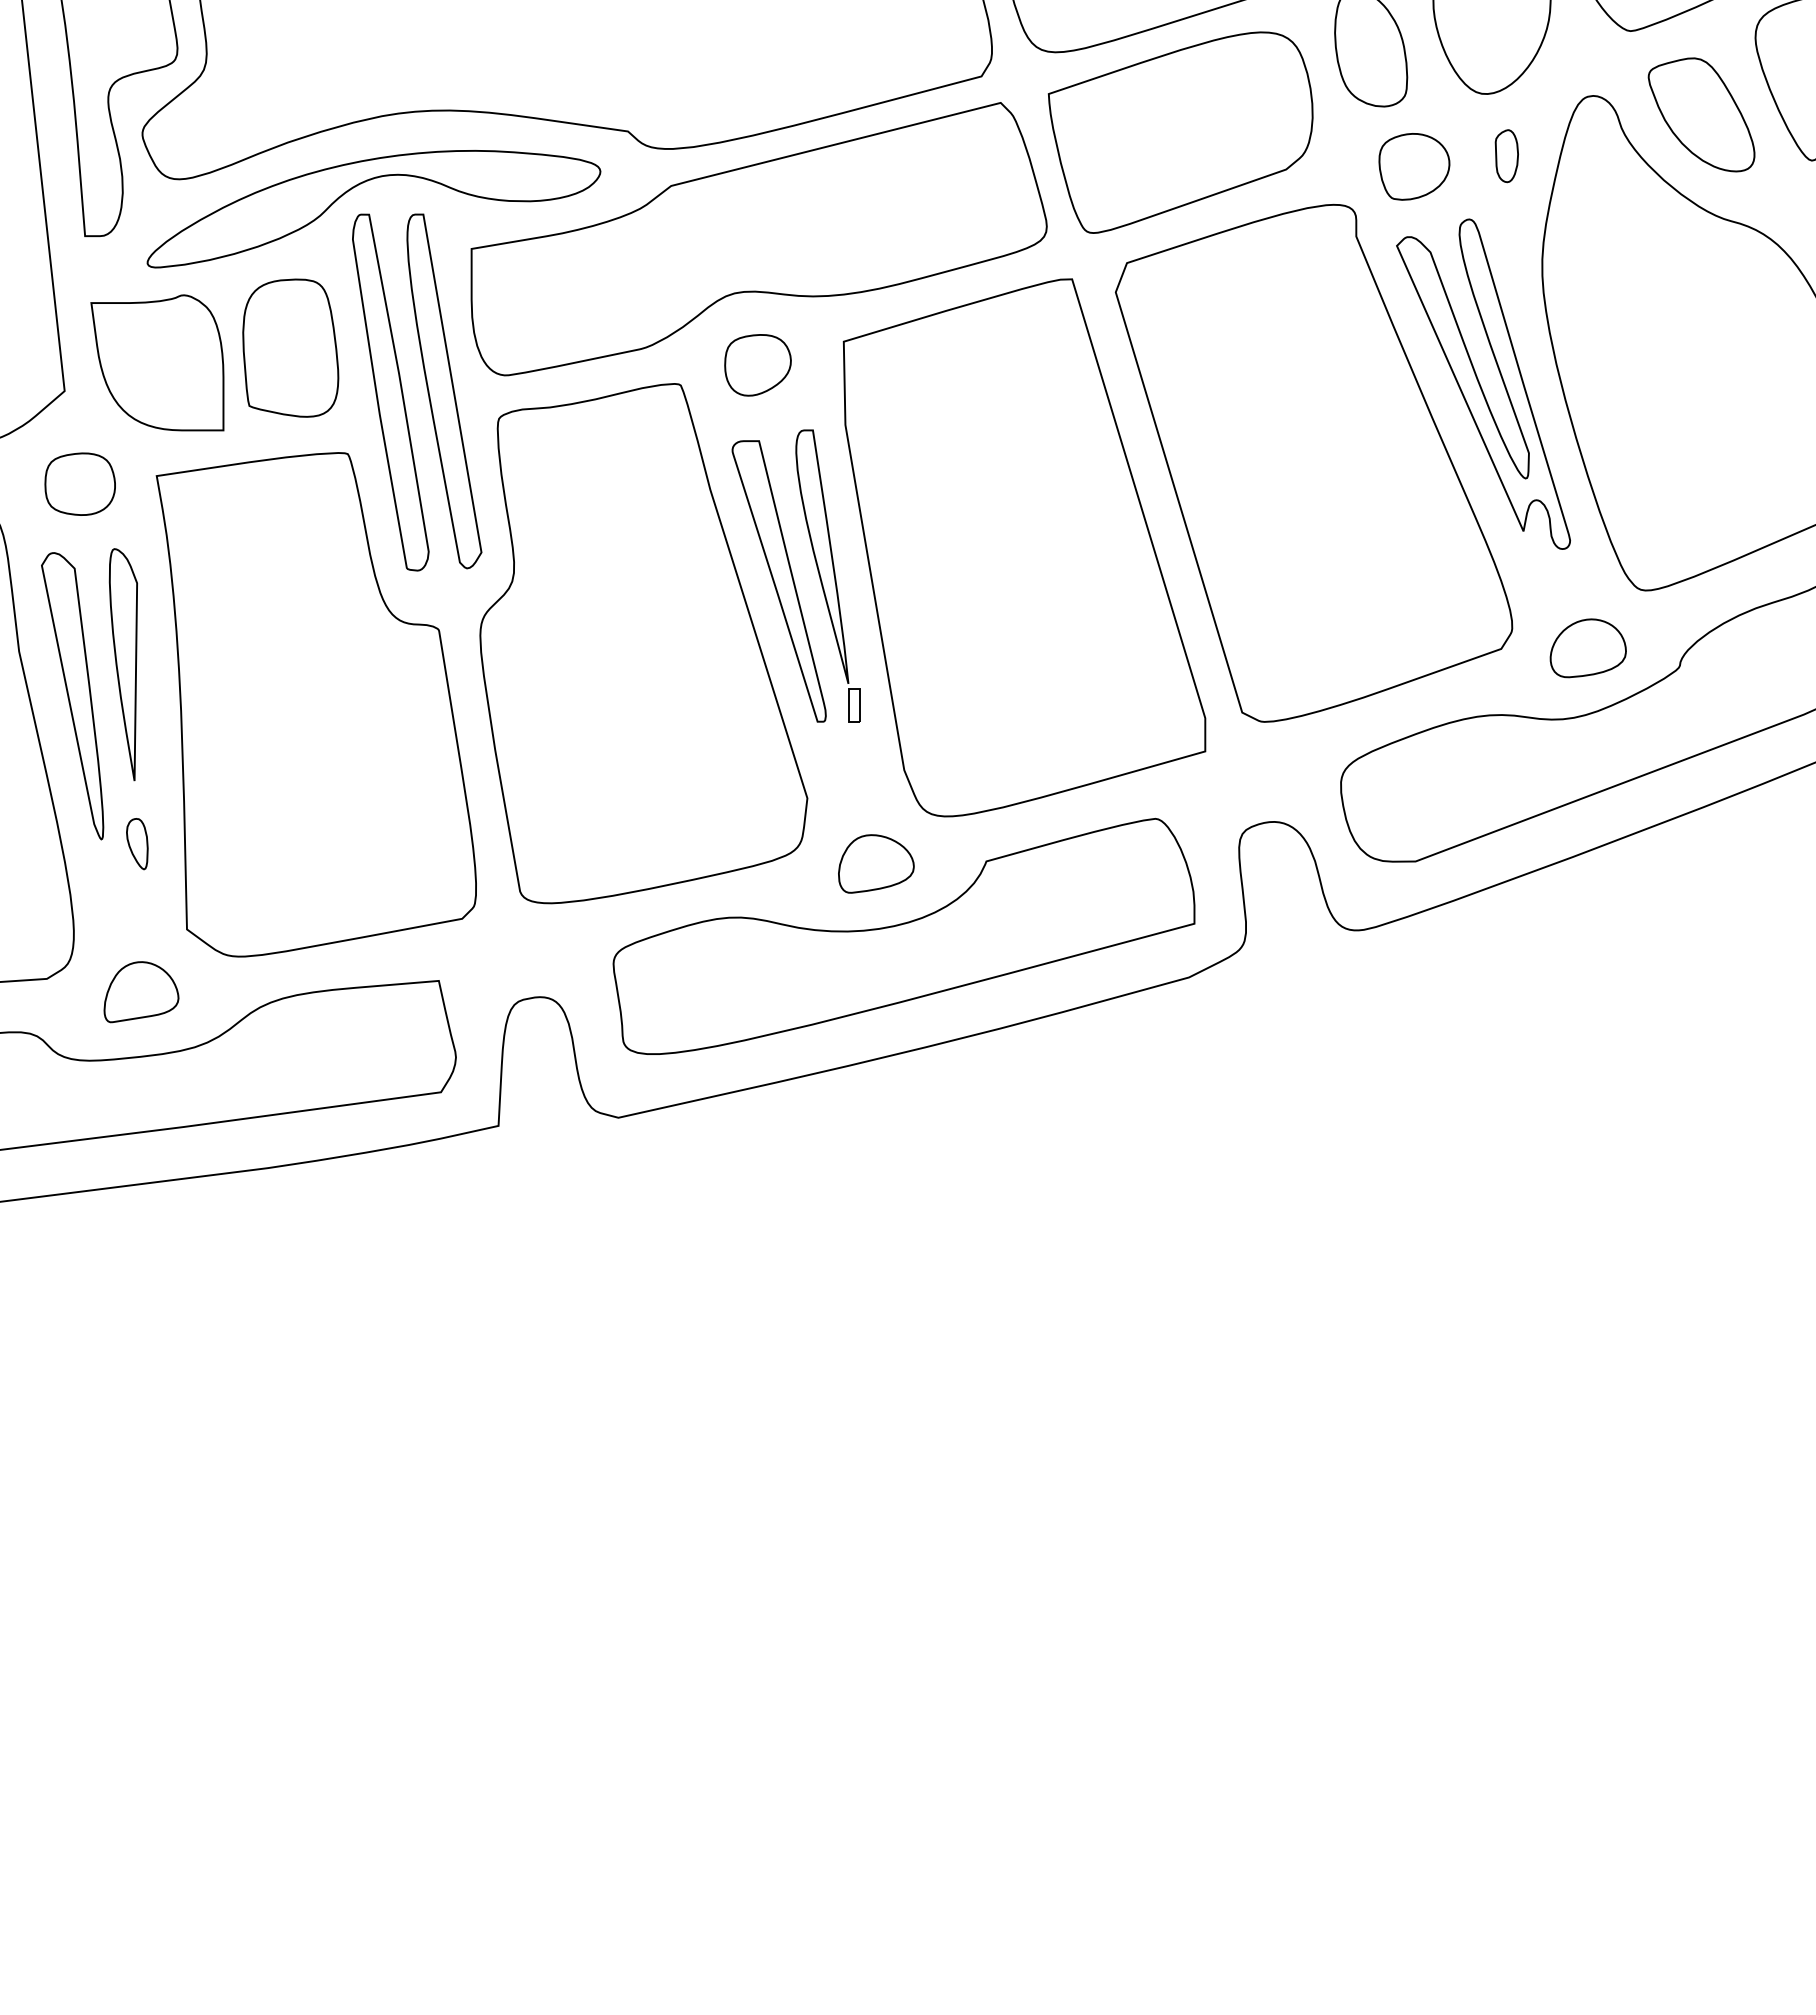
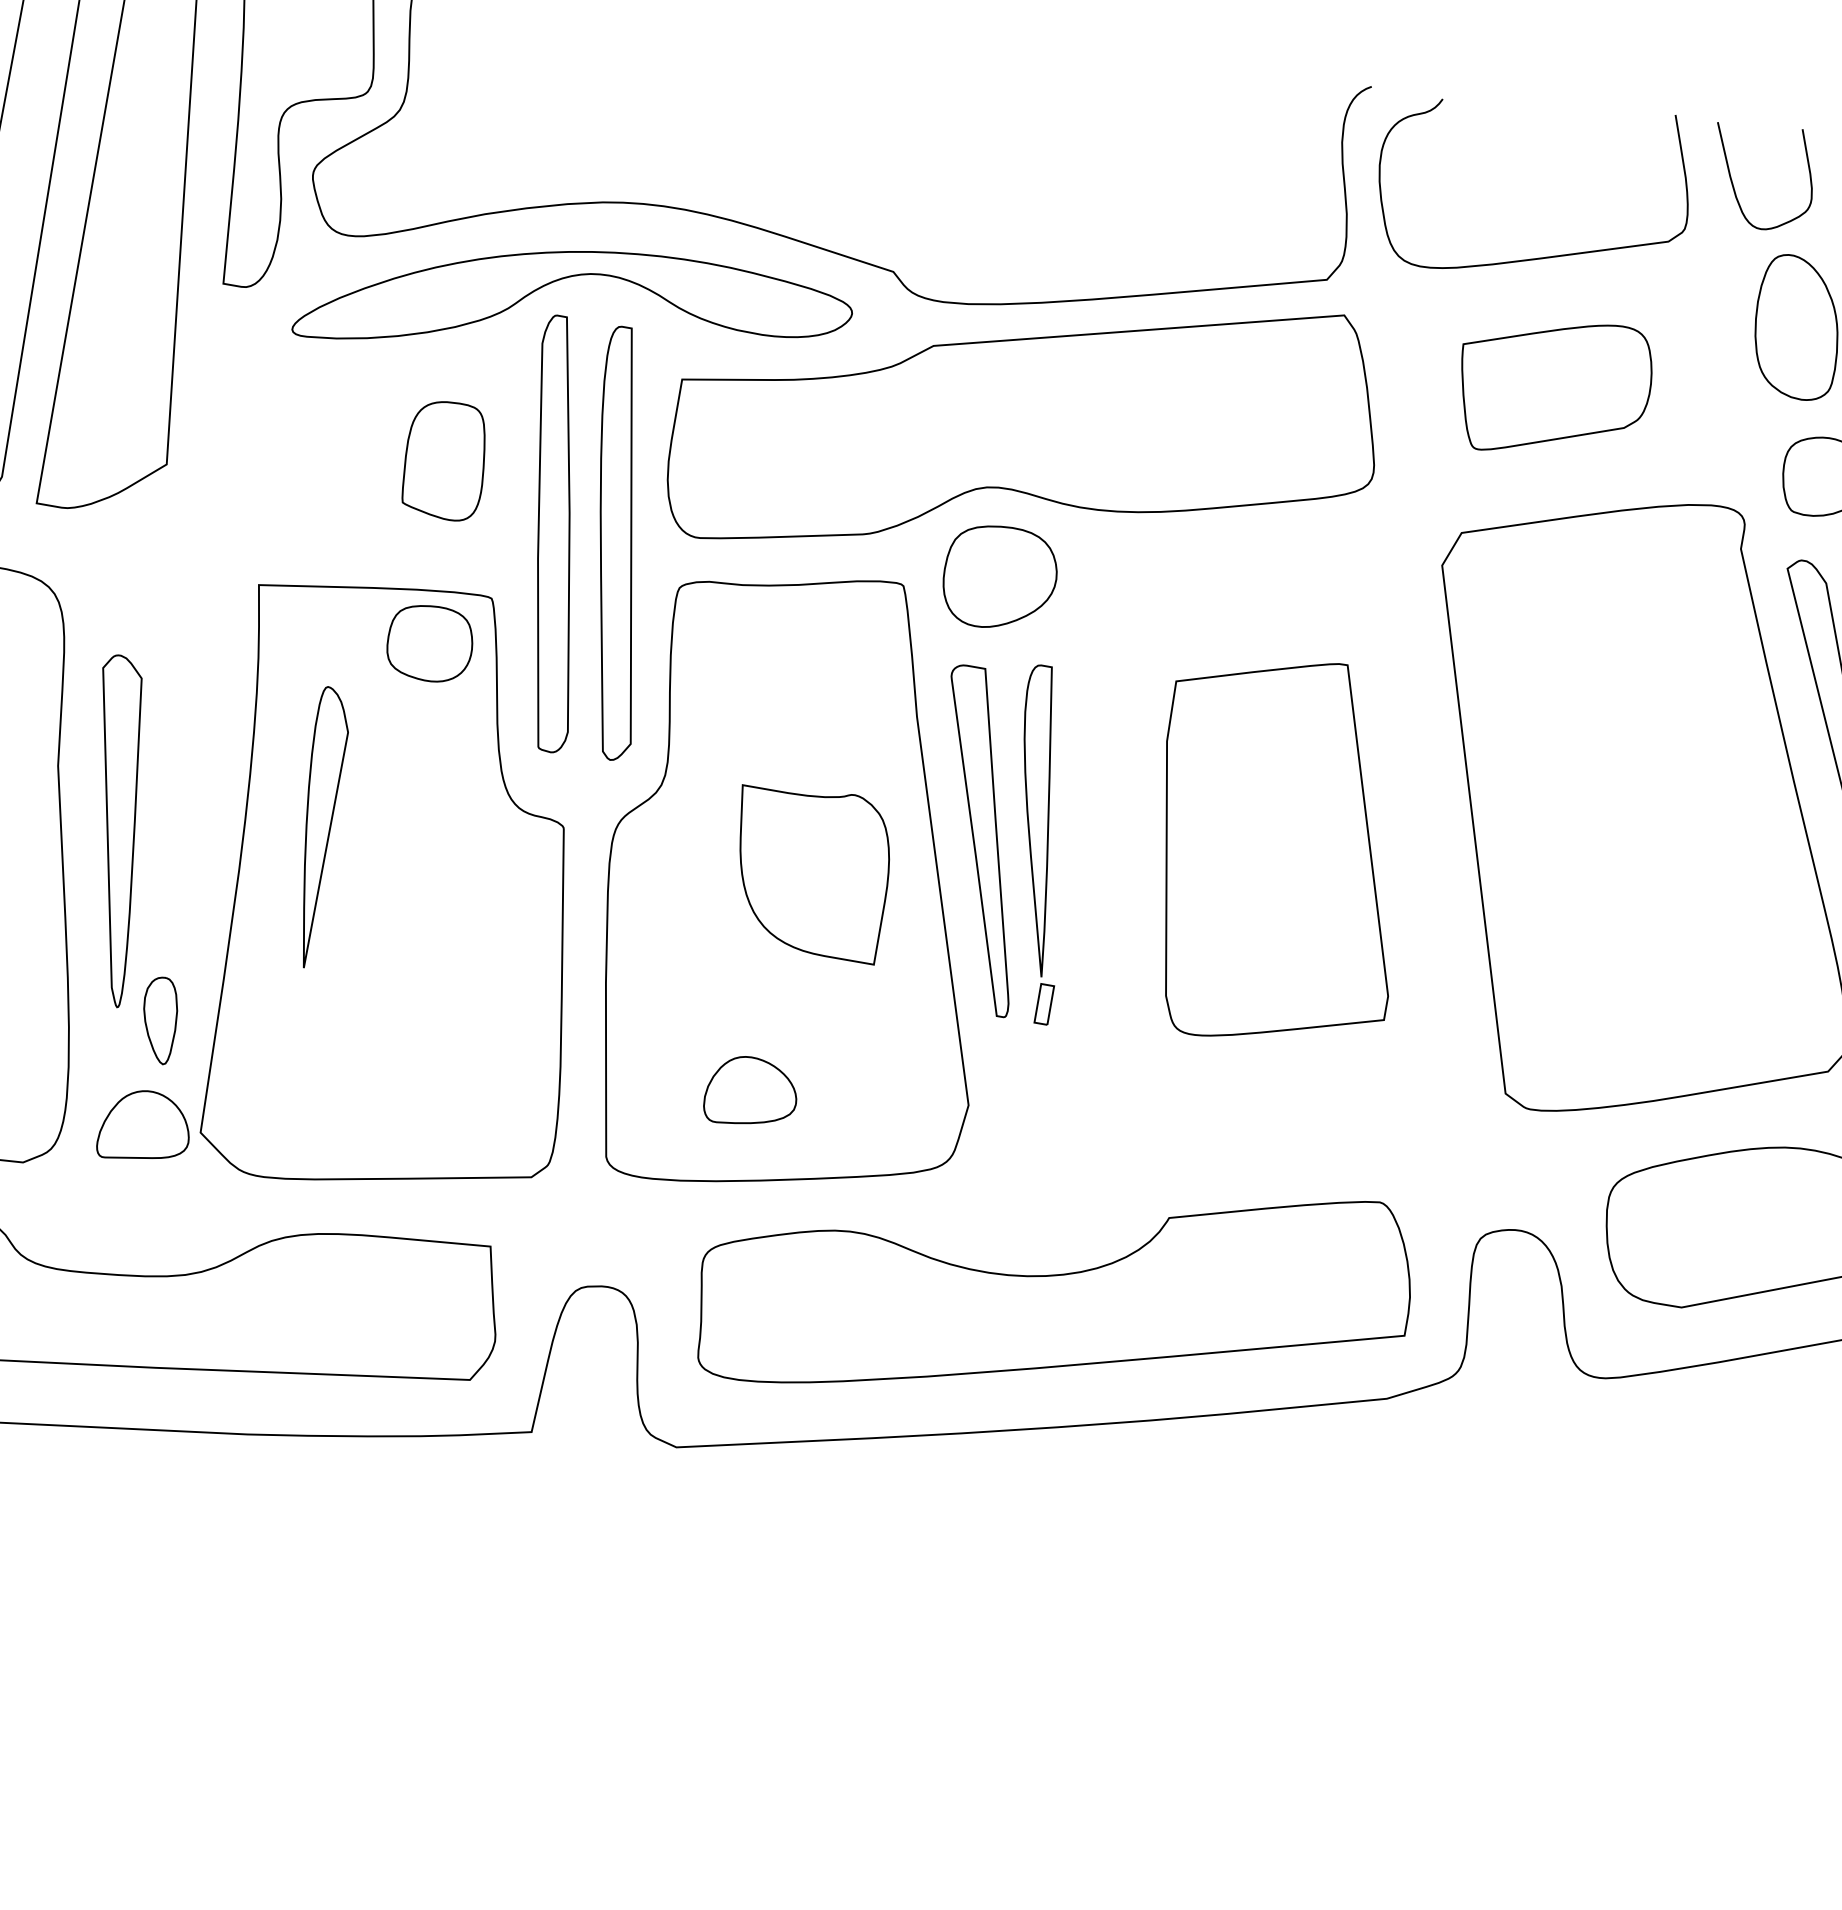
part: (1180, 132) -> (1552, 388), size x0.6
part: (290, 347) -> (445, 459), size x0.7
part: (157, 362) -> (809, 869), moved
part: (757, 365) -> (999, 578), size x1.4
part: (79, 483) -> (429, 642), moved
part: (1024, 547) -> (1280, 851), size x0.6
part: (122, 664) -> (313, 826), moved
part: (137, 844) -> (159, 1020), size x1.4
part: (876, 863) -> (752, 1092), moved
part: (141, 992) -> (145, 1127), moved

